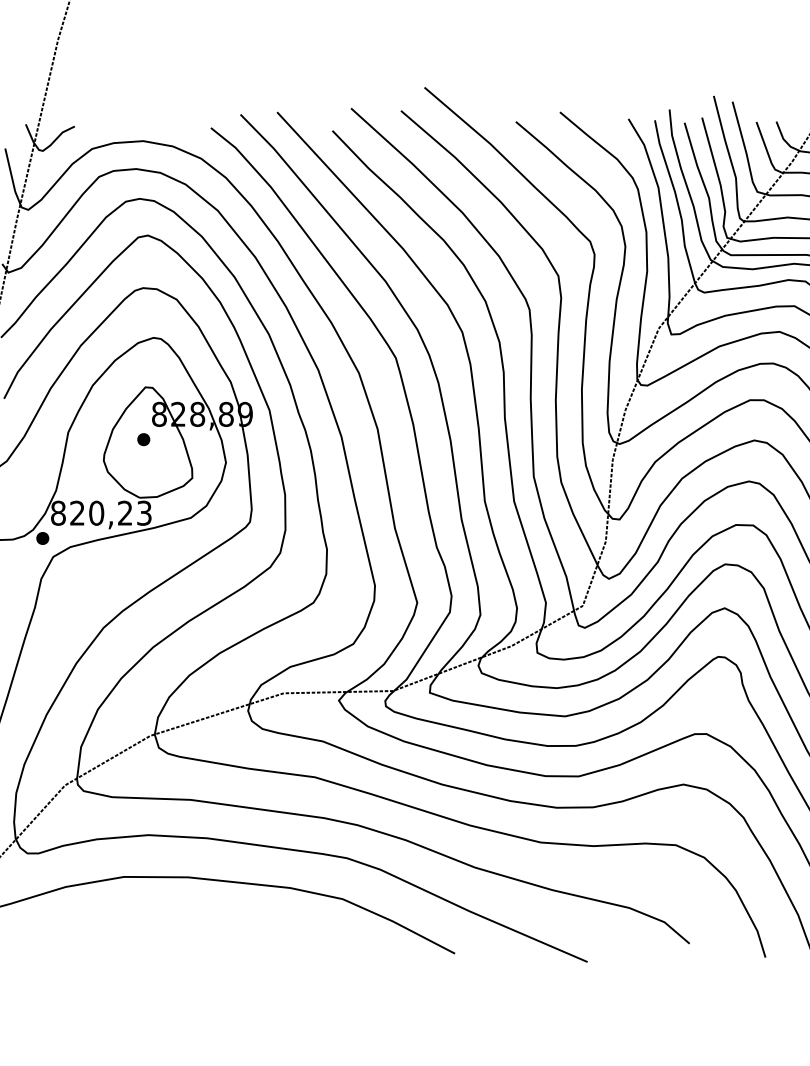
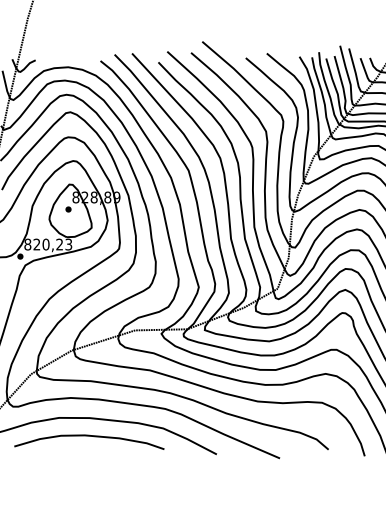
part: (187, 926) -> (89, 441), added

